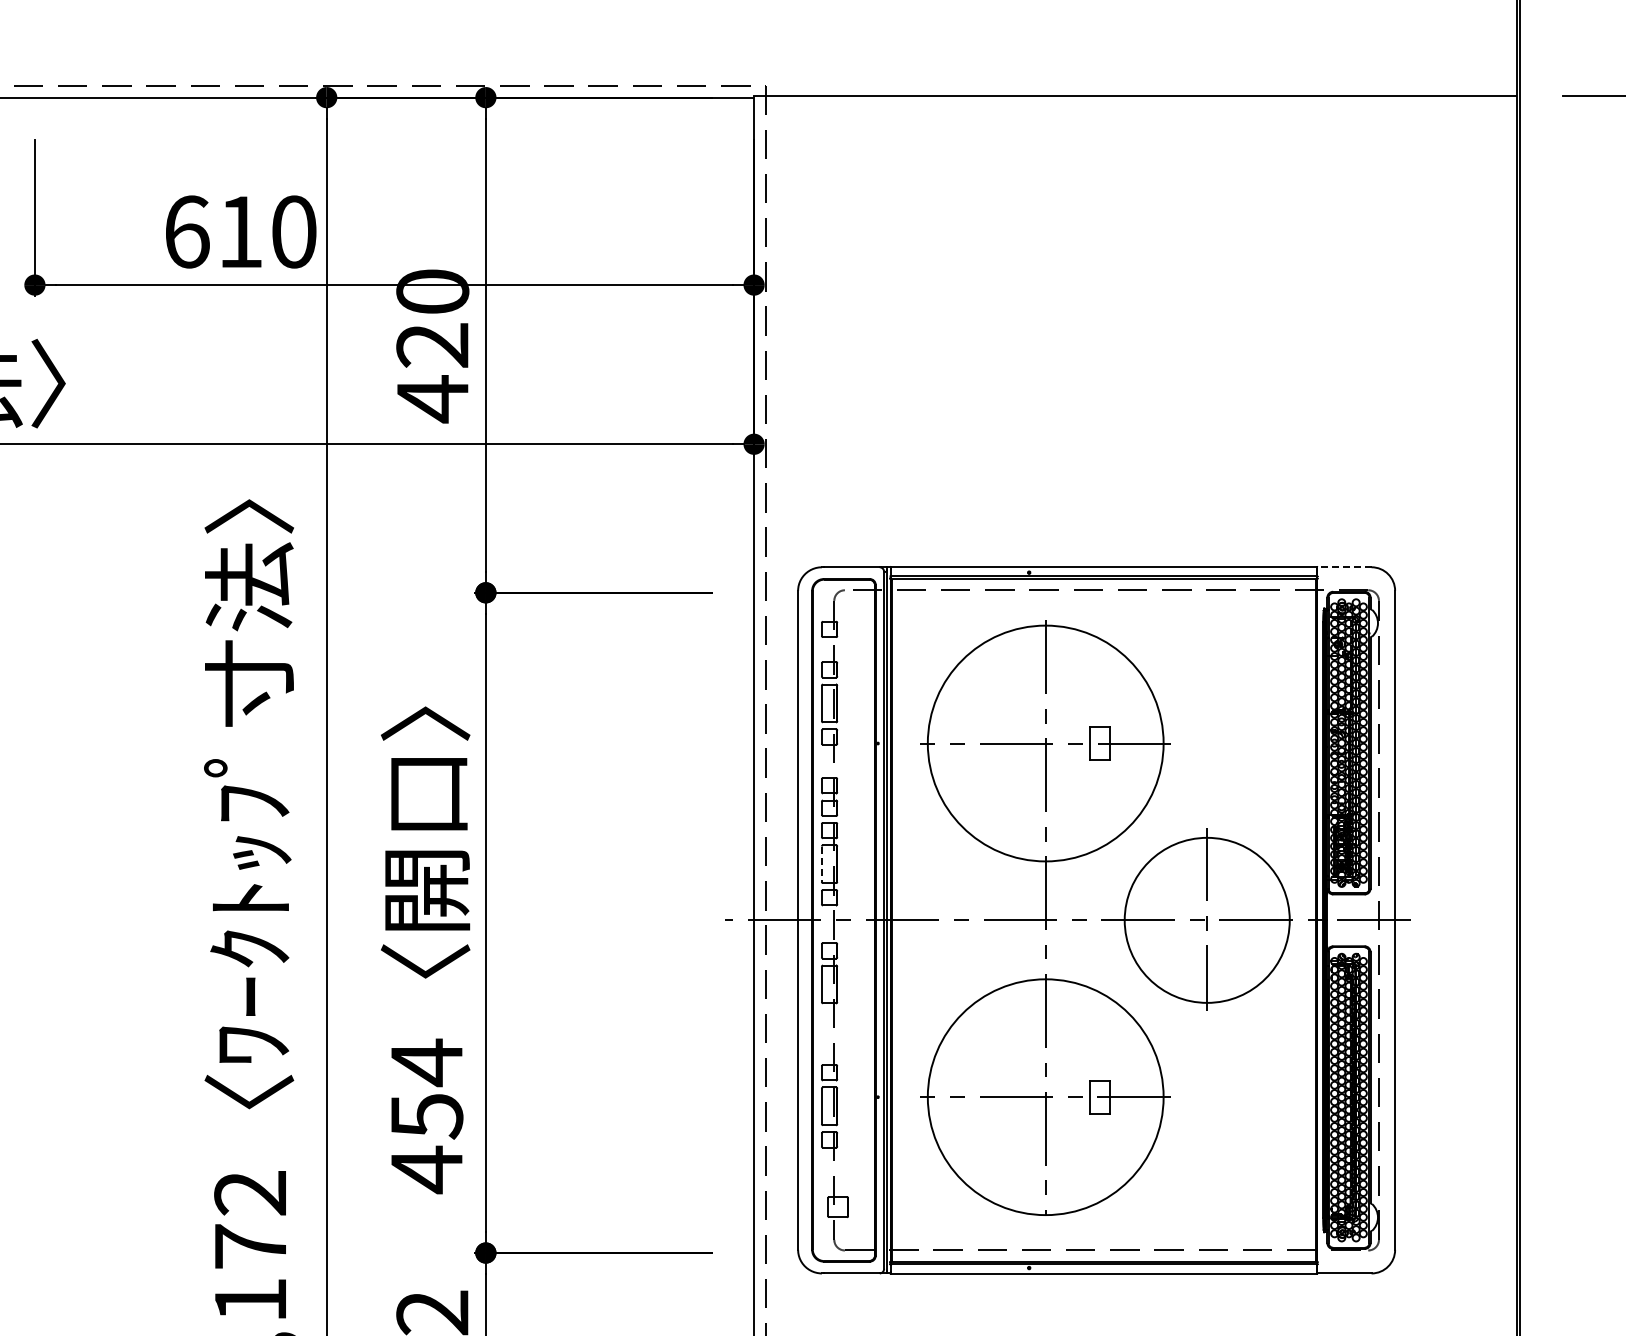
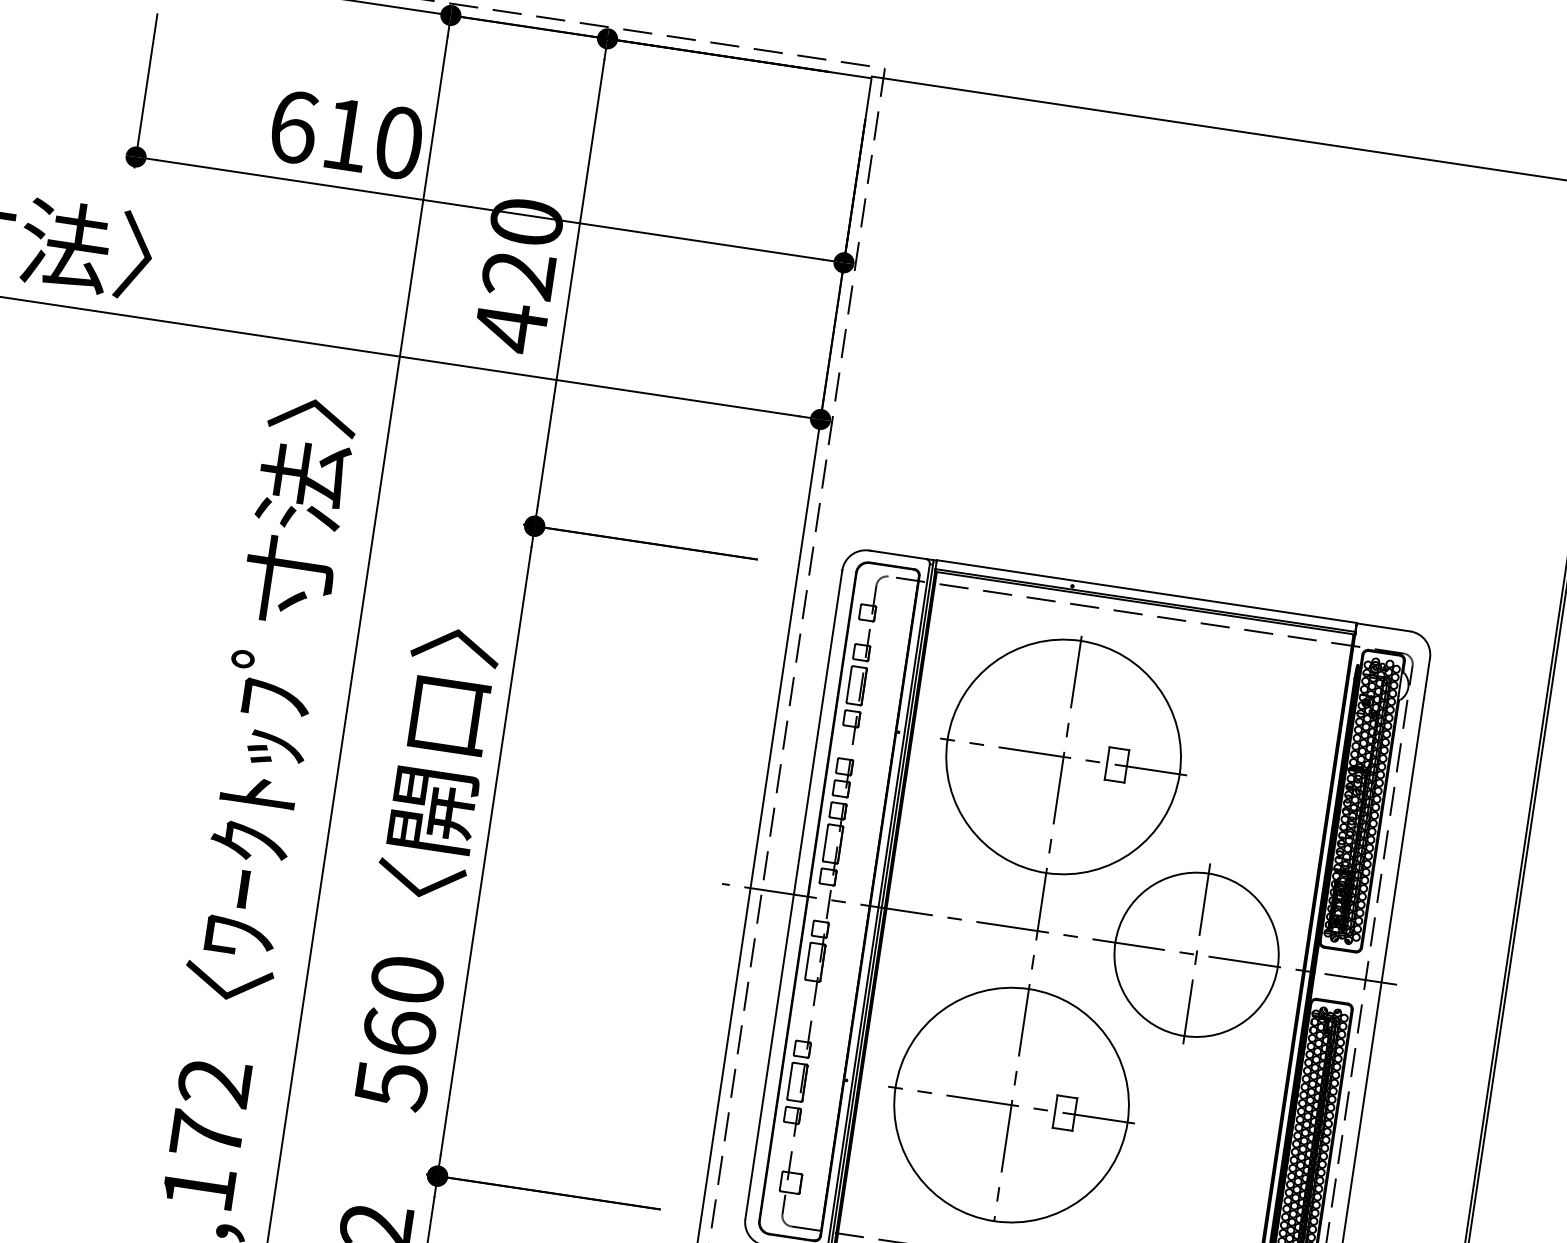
line: (1343, 567) -> (1382, 627), dashed -> solid
line: (821, 864) -> (825, 843), dashed -> solid
text: (426, 1116) -> (399, 1033), 454 -> 560

